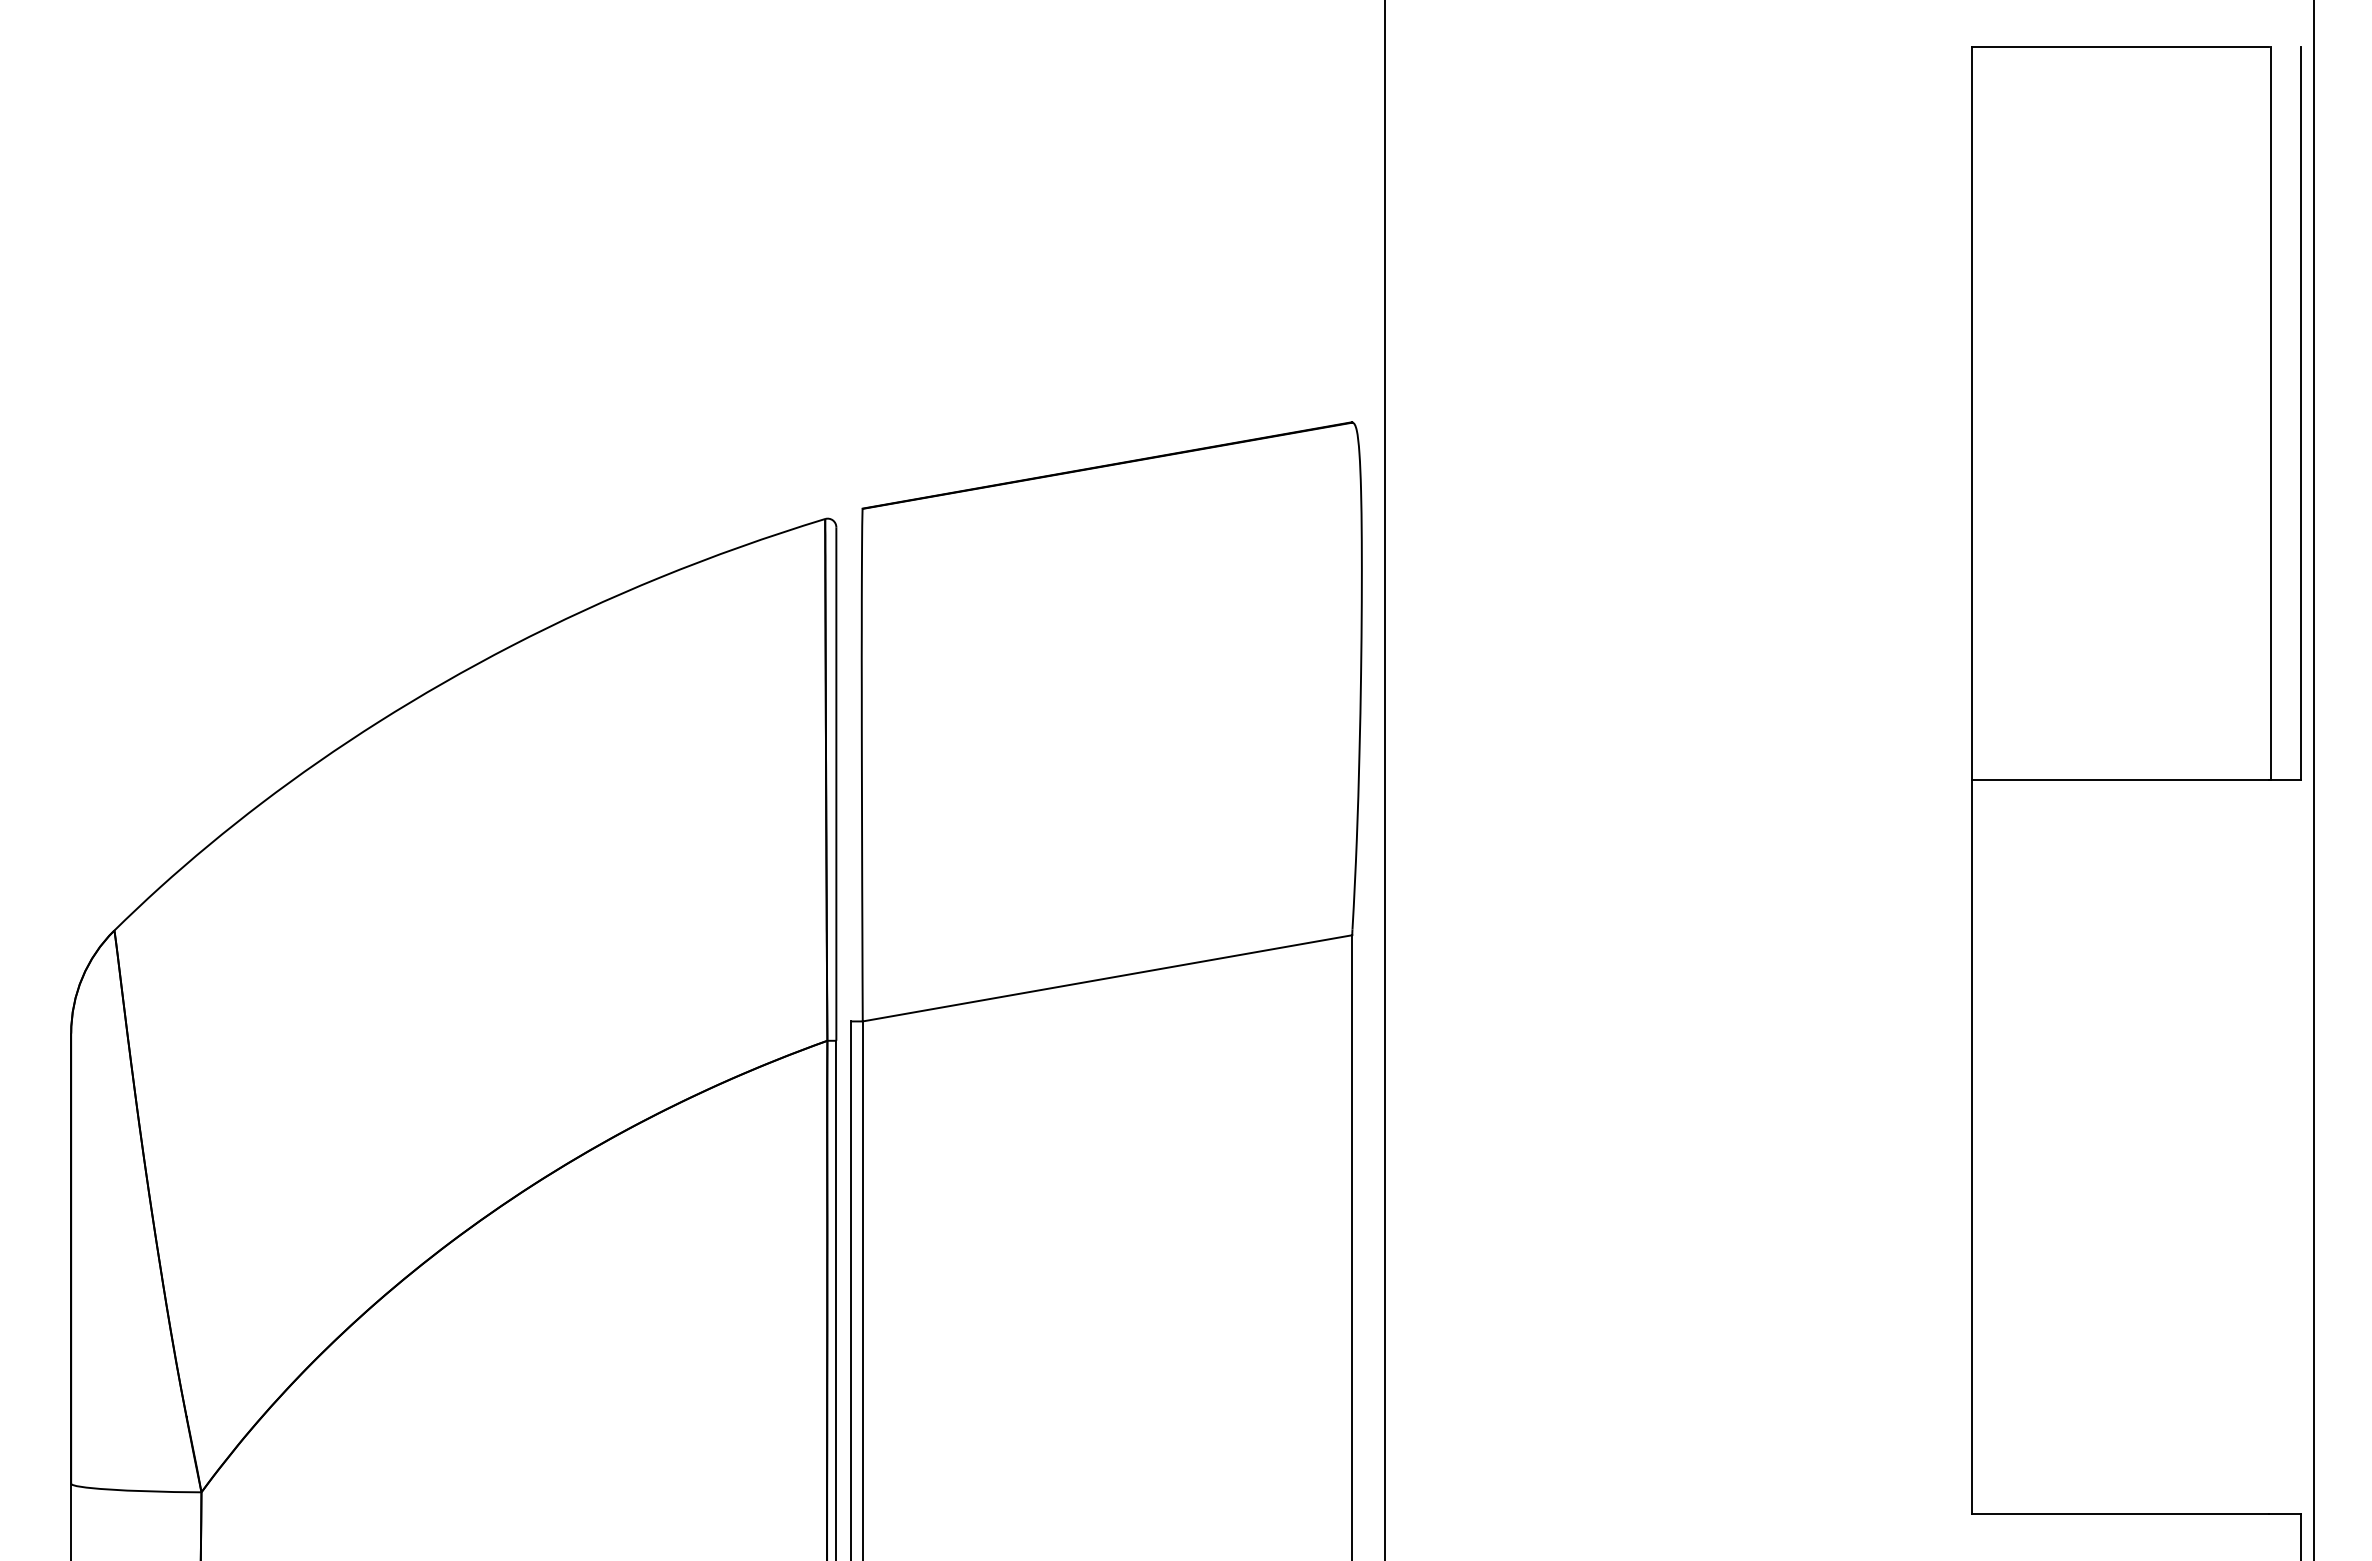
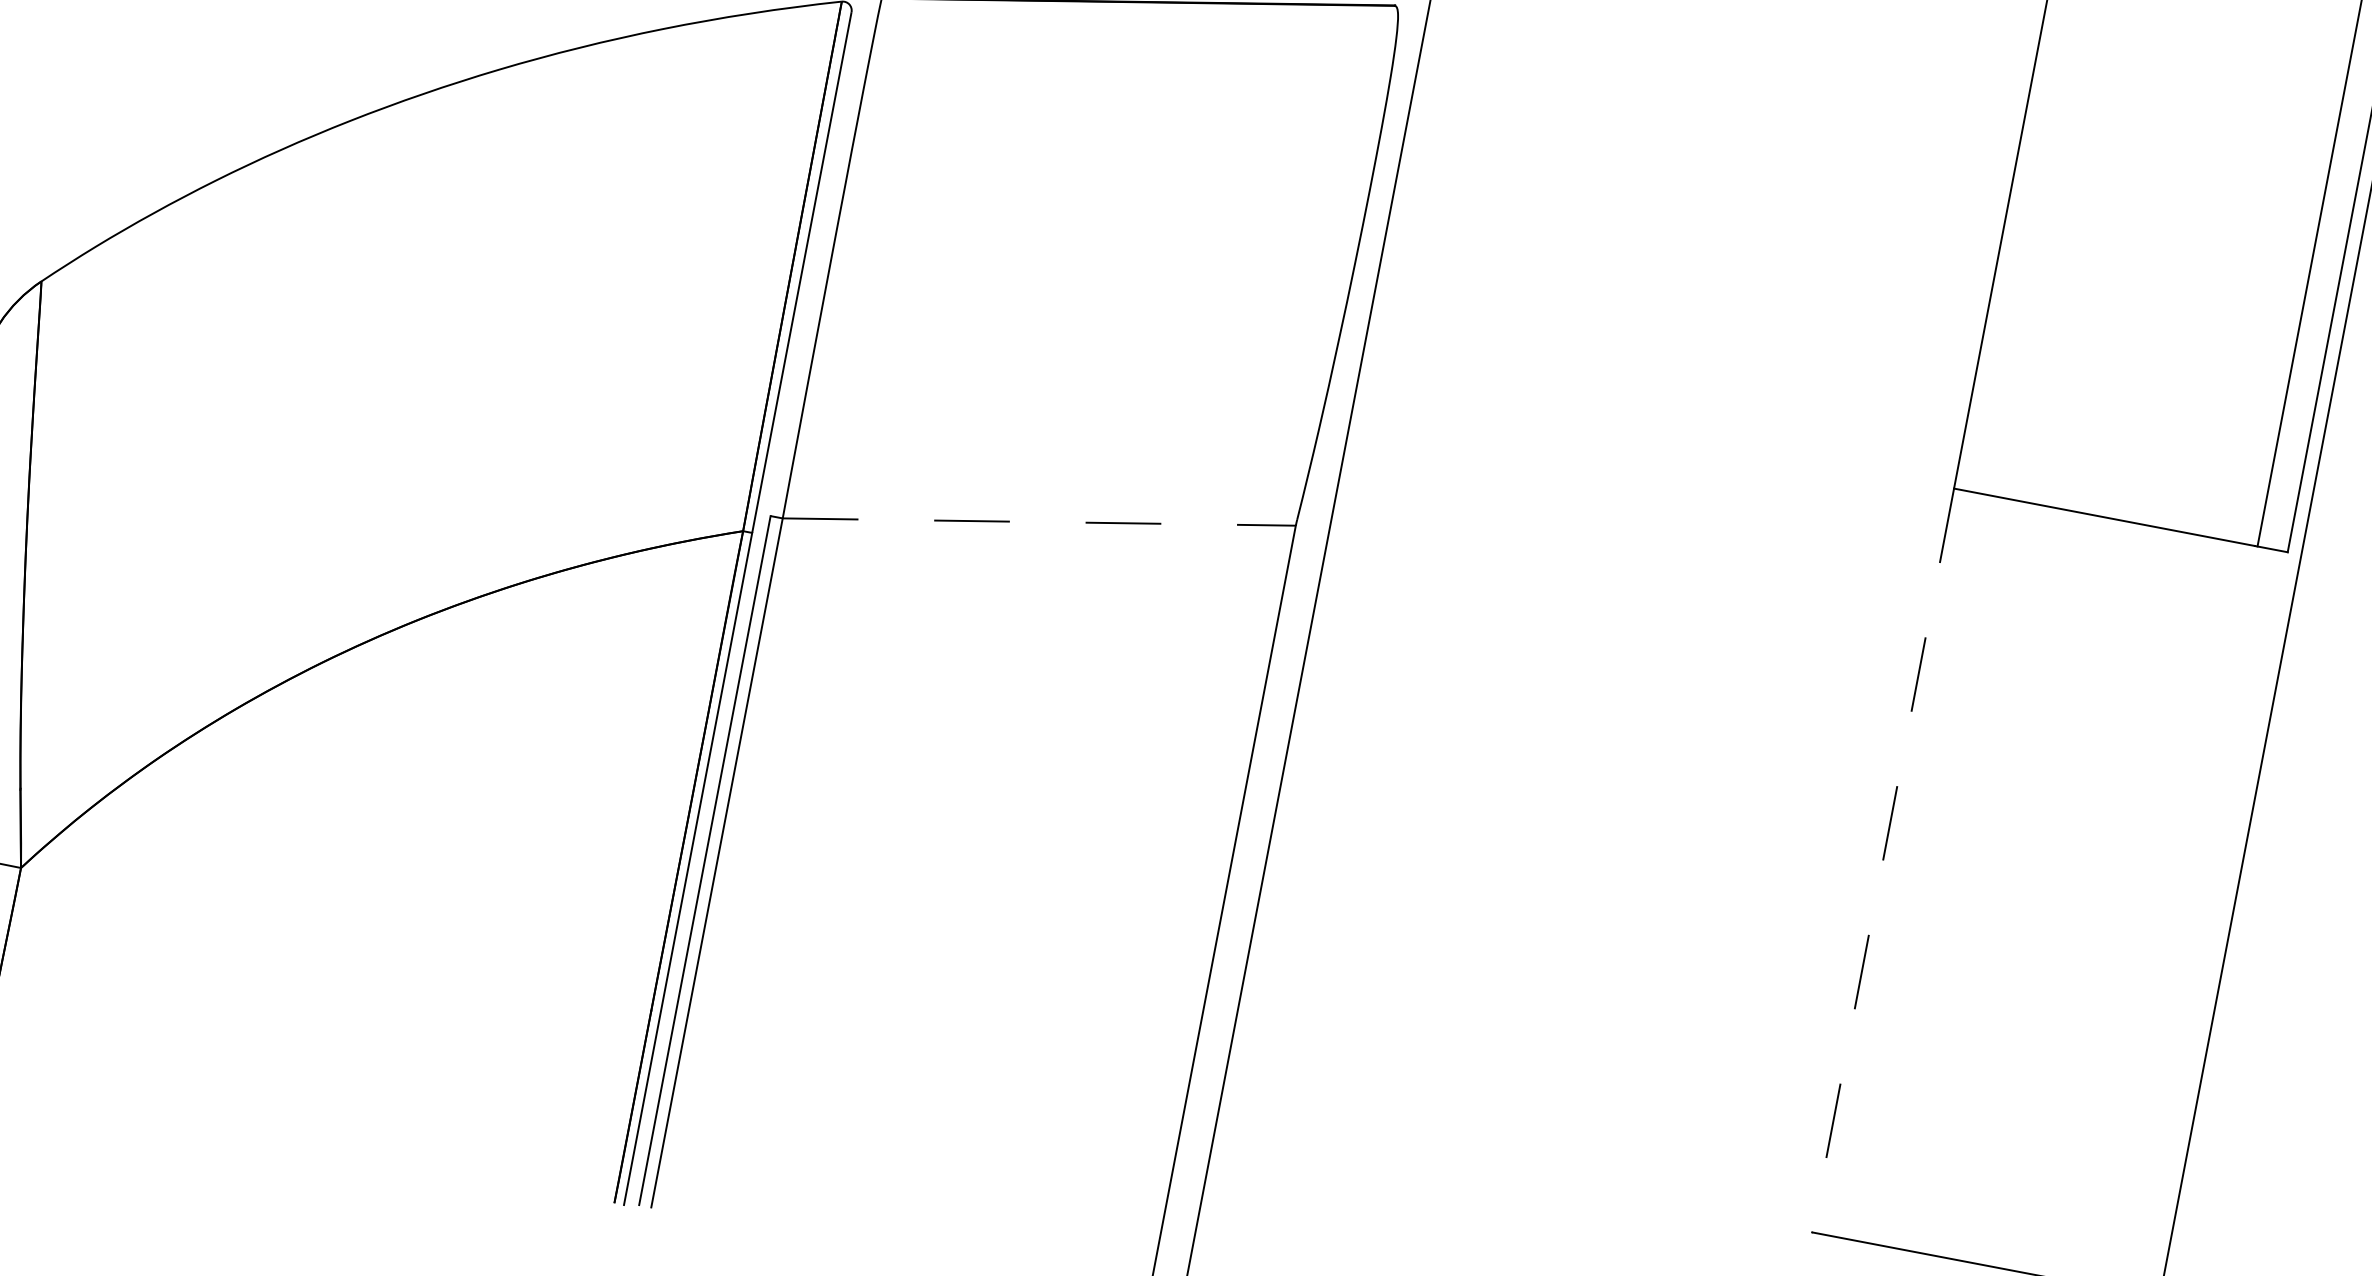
line: (1107, 978) -> (1039, 522), solid -> dashed
line: (1971, 1147) -> (1882, 860), solid -> dashed

